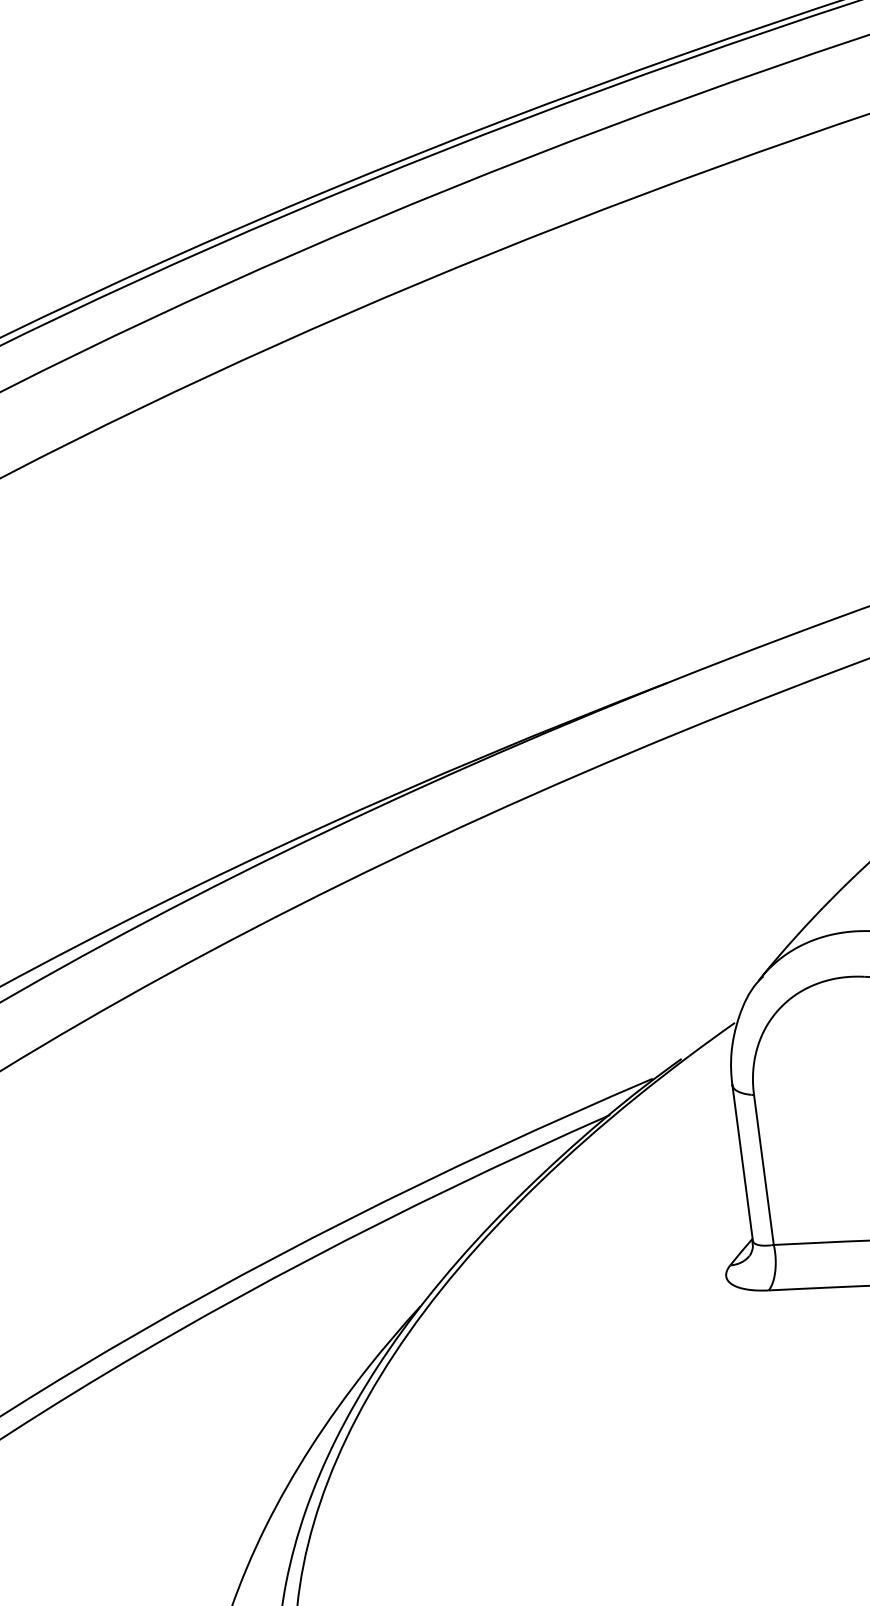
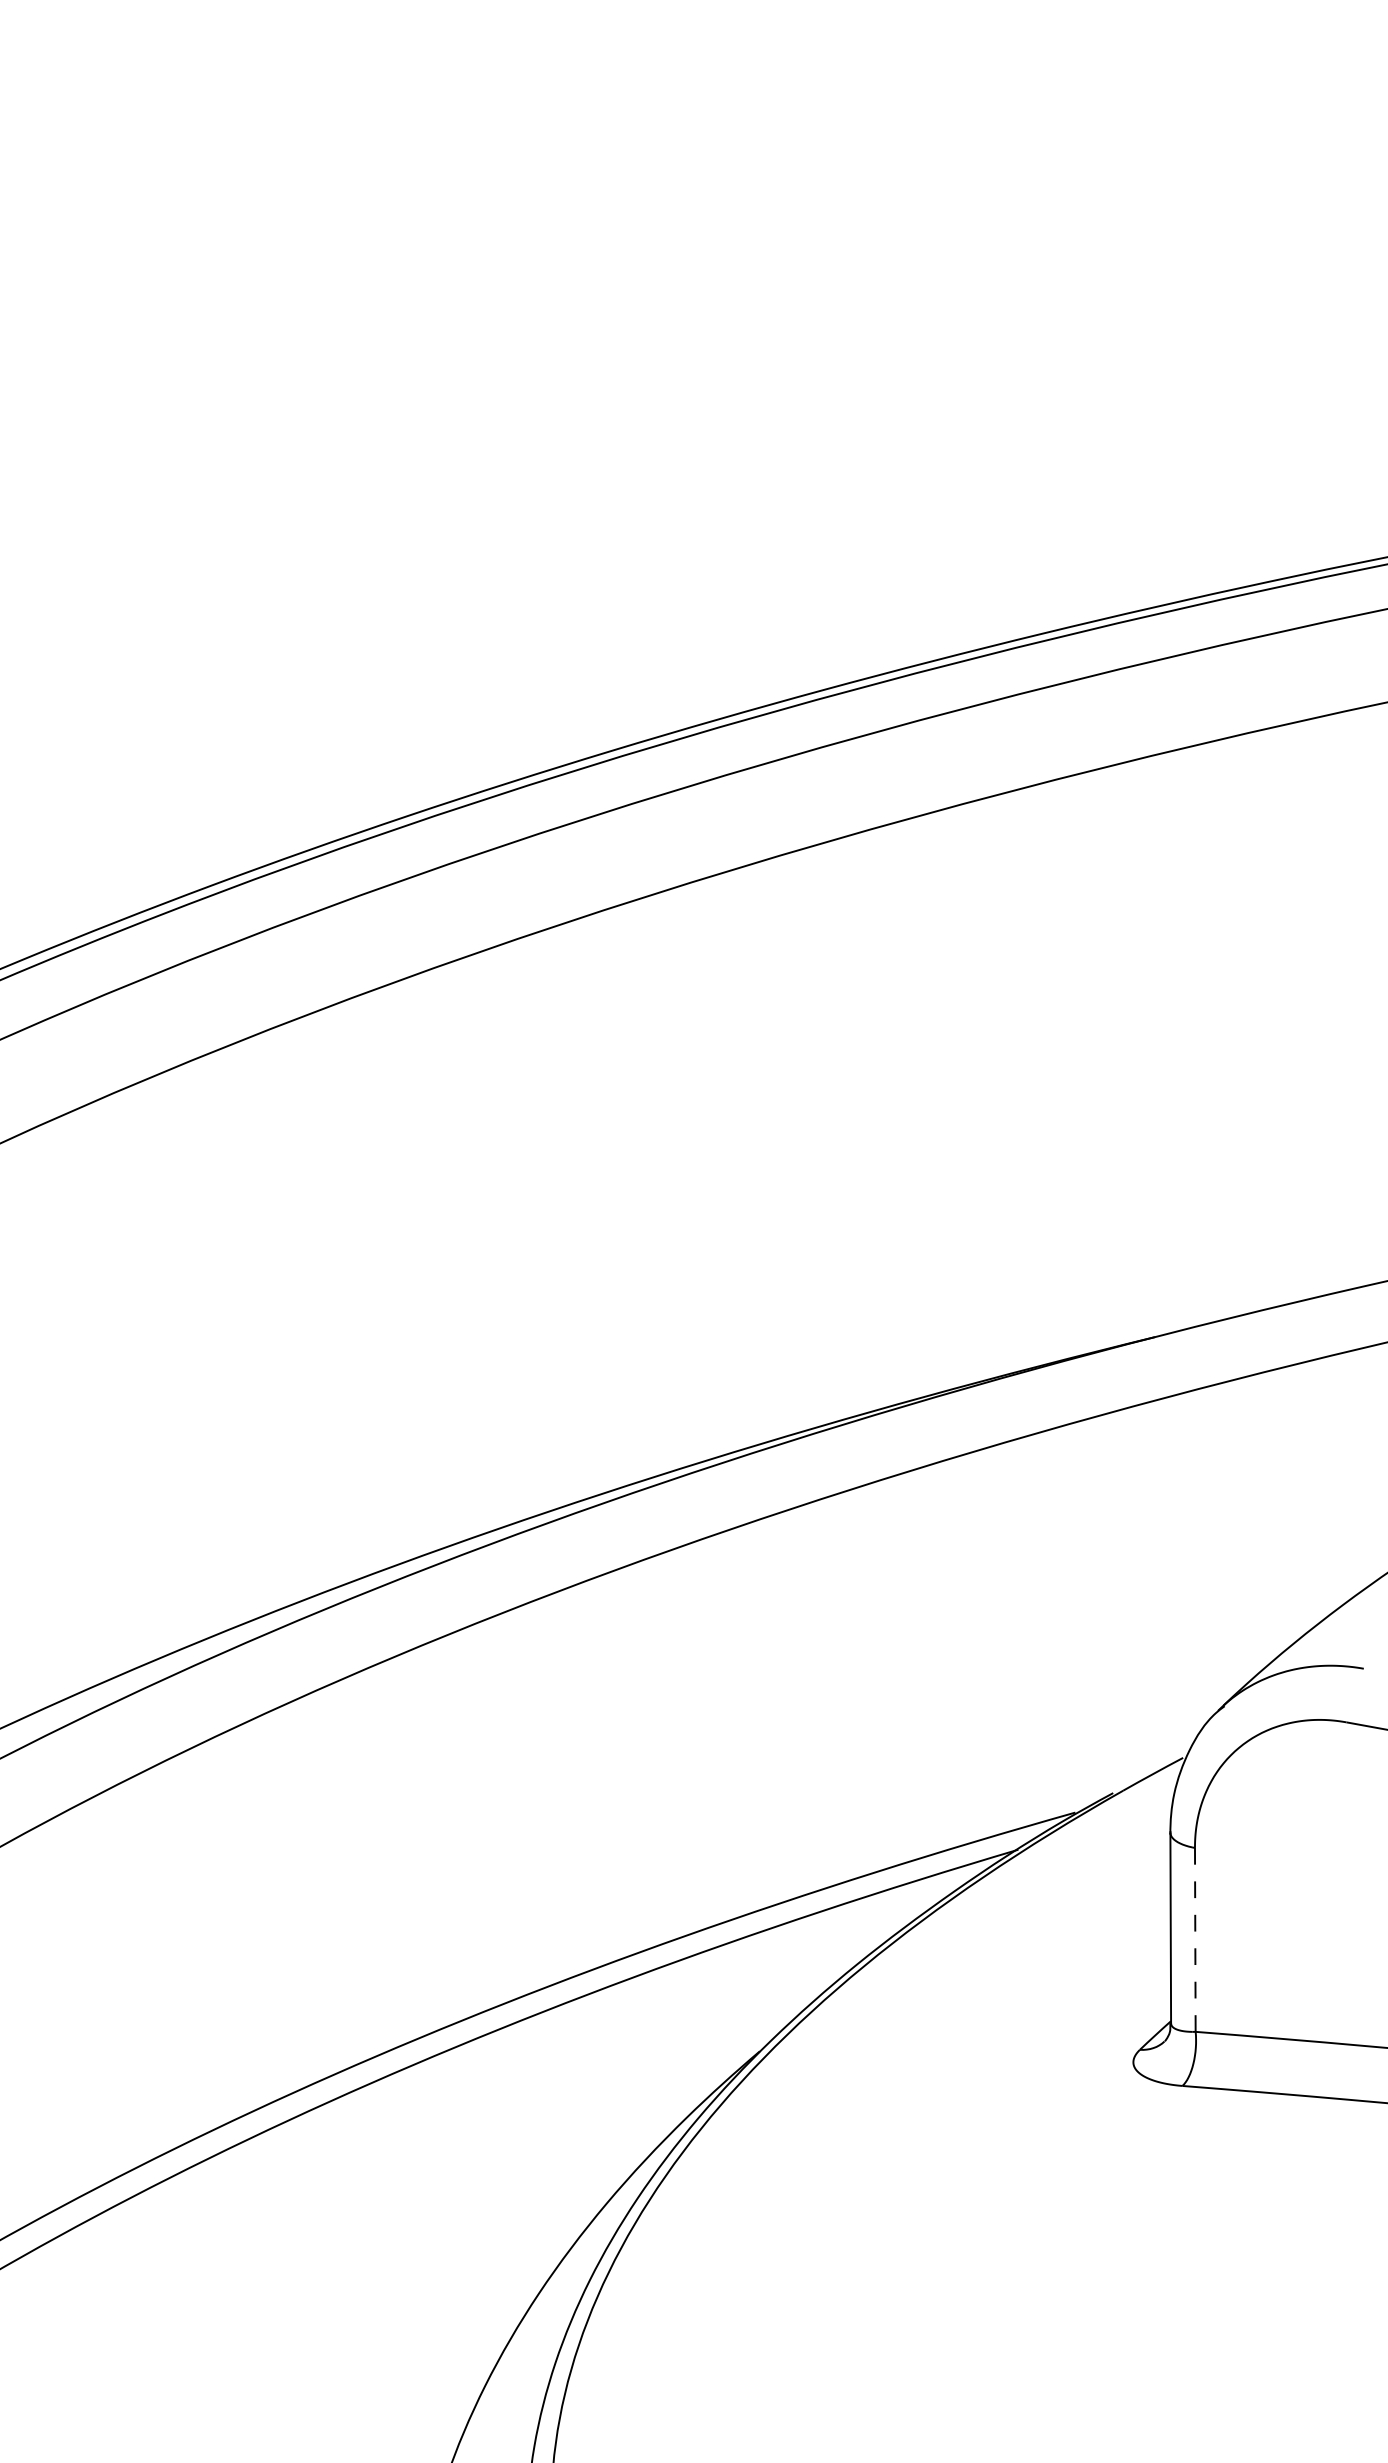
line: (764, 1169) -> (1195, 1939), solid -> dashed

